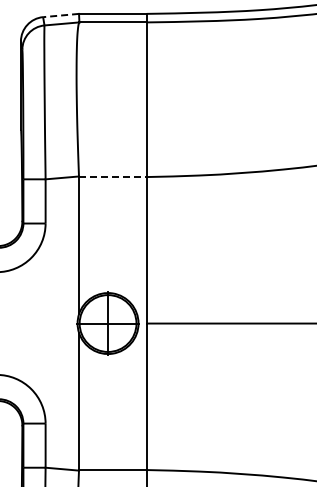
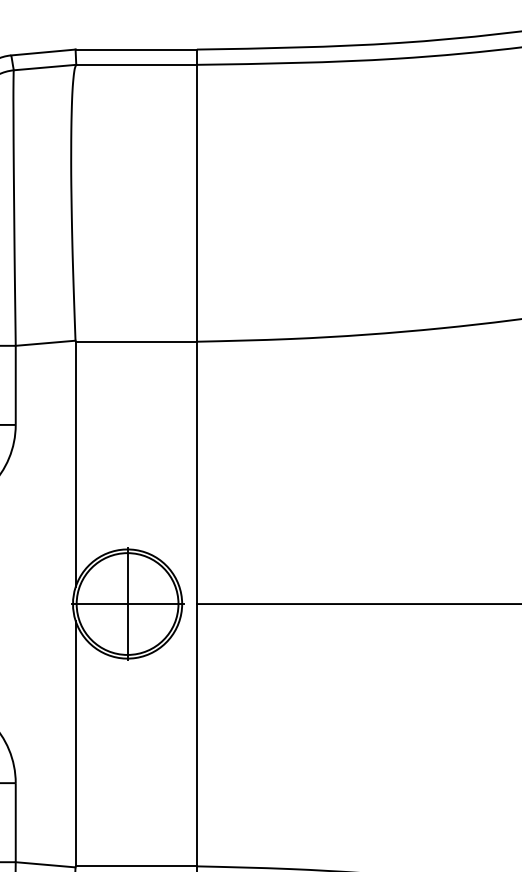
line: (60, 15) -> (42, 52), dashed -> solid
line: (112, 177) -> (135, 342), dashed -> solid

